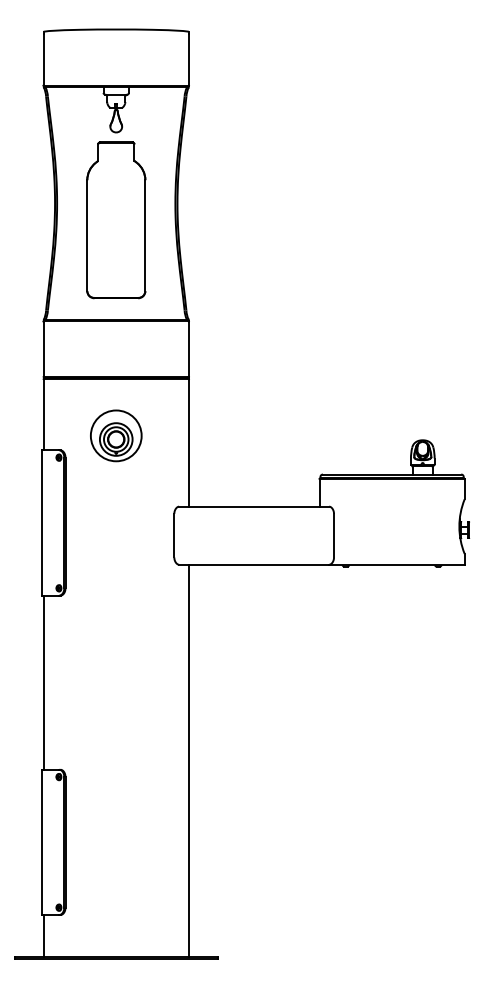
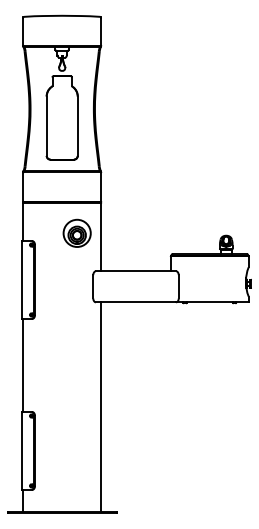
part: (114, 434) -> (76, 232), moved

